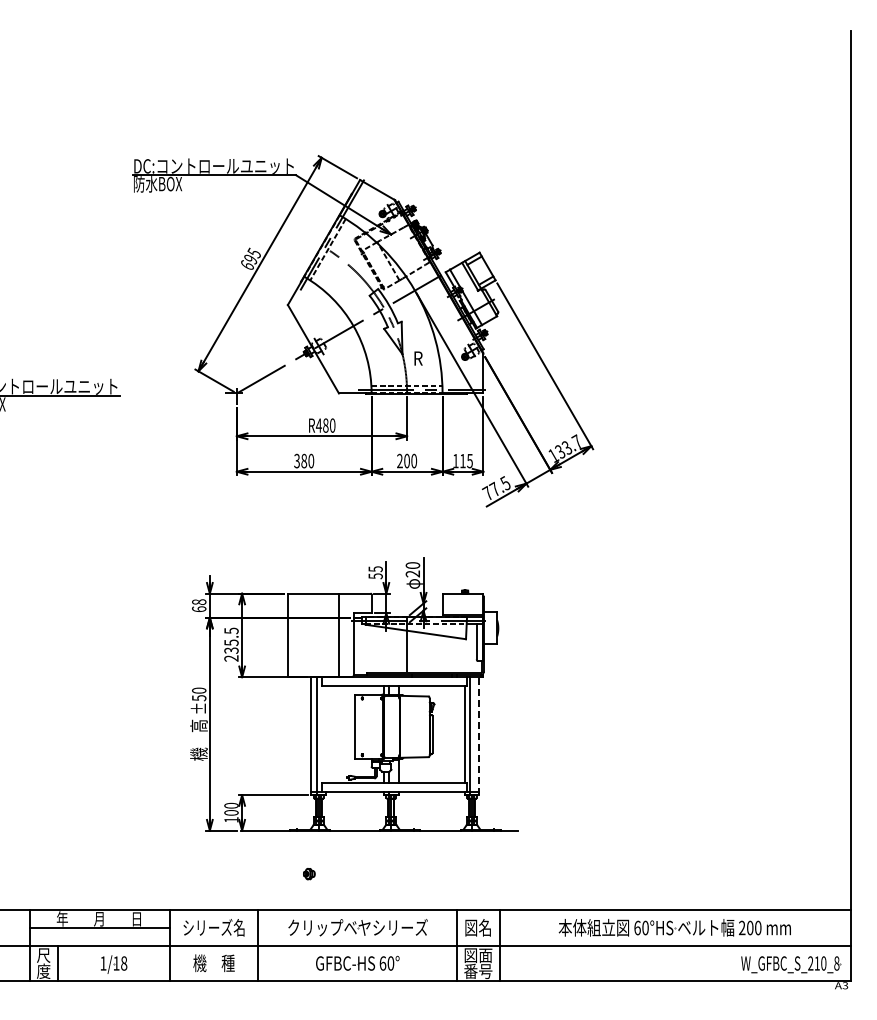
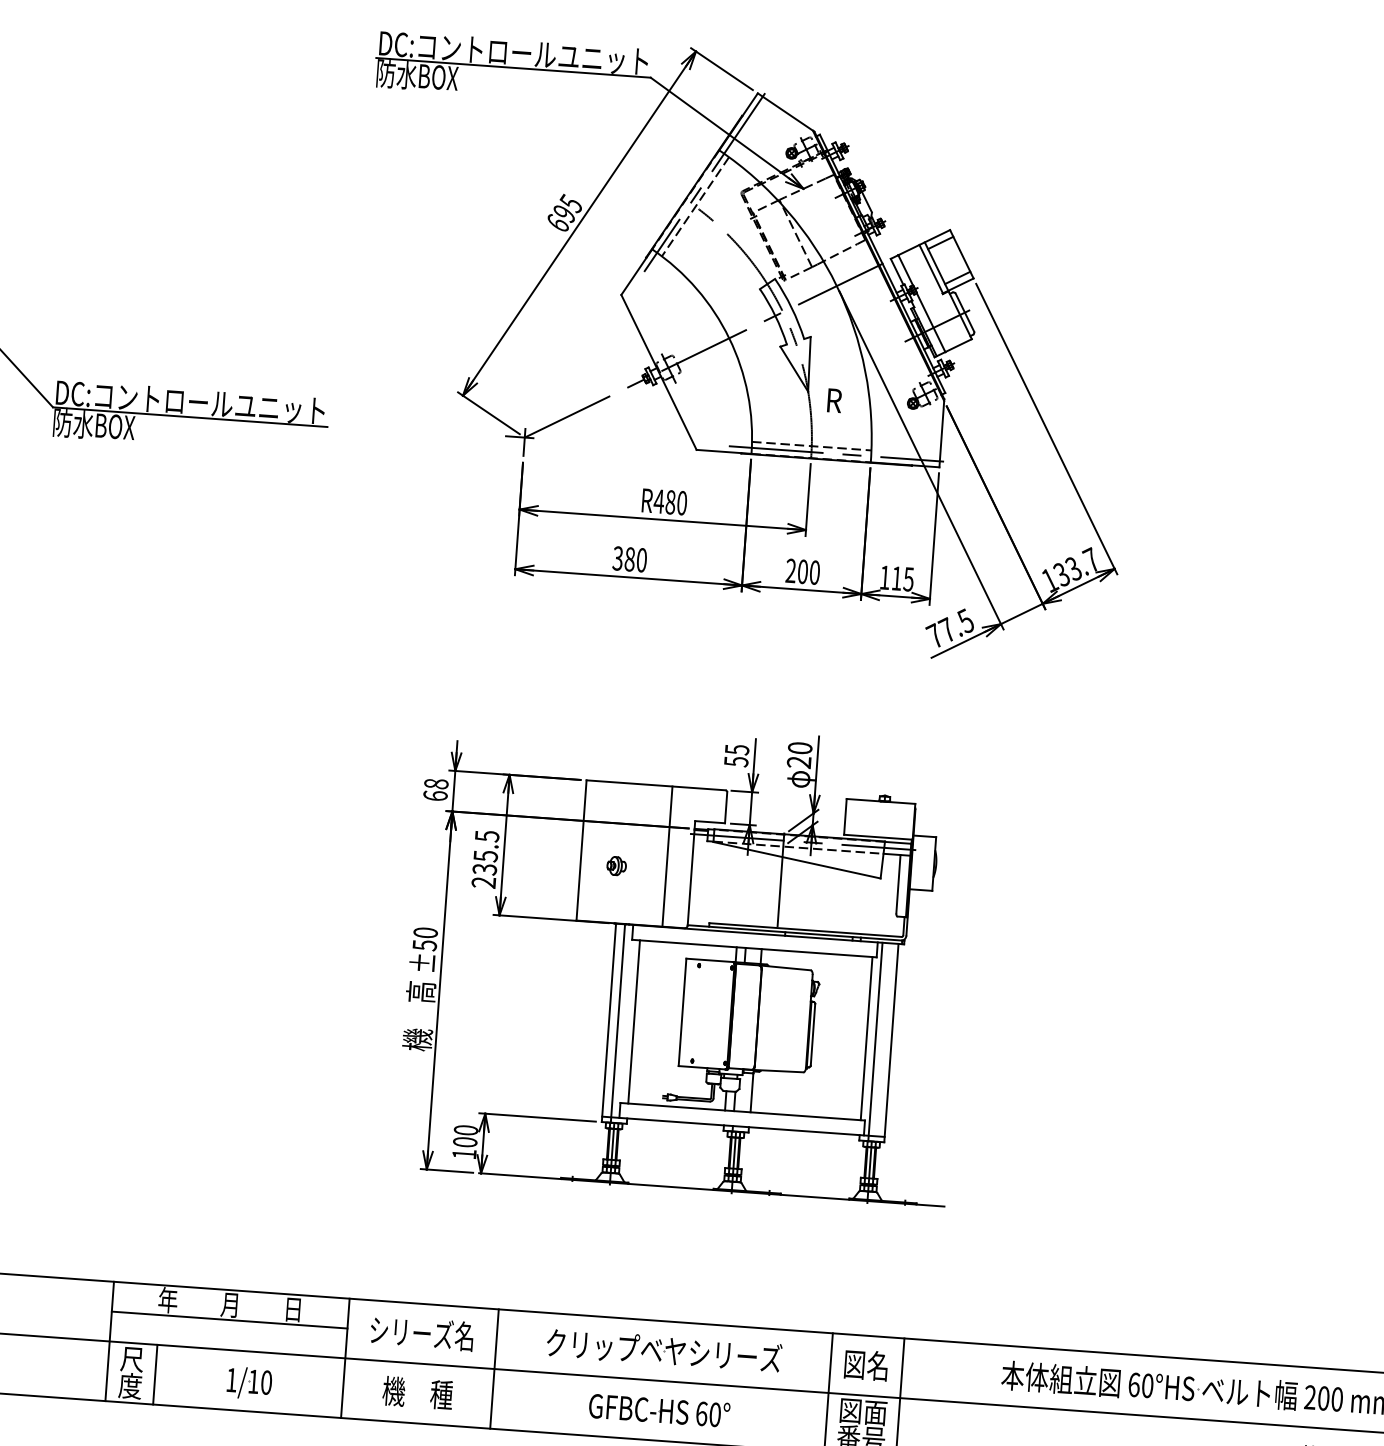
line: (326, 734) -> (634, 1021), added
line: (479, 736) -> (891, 1043), dashed -> solid
part: (309, 874) -> (616, 866), moved
text: (124, 963) -> (267, 1382), 1/18 -> 1/10

